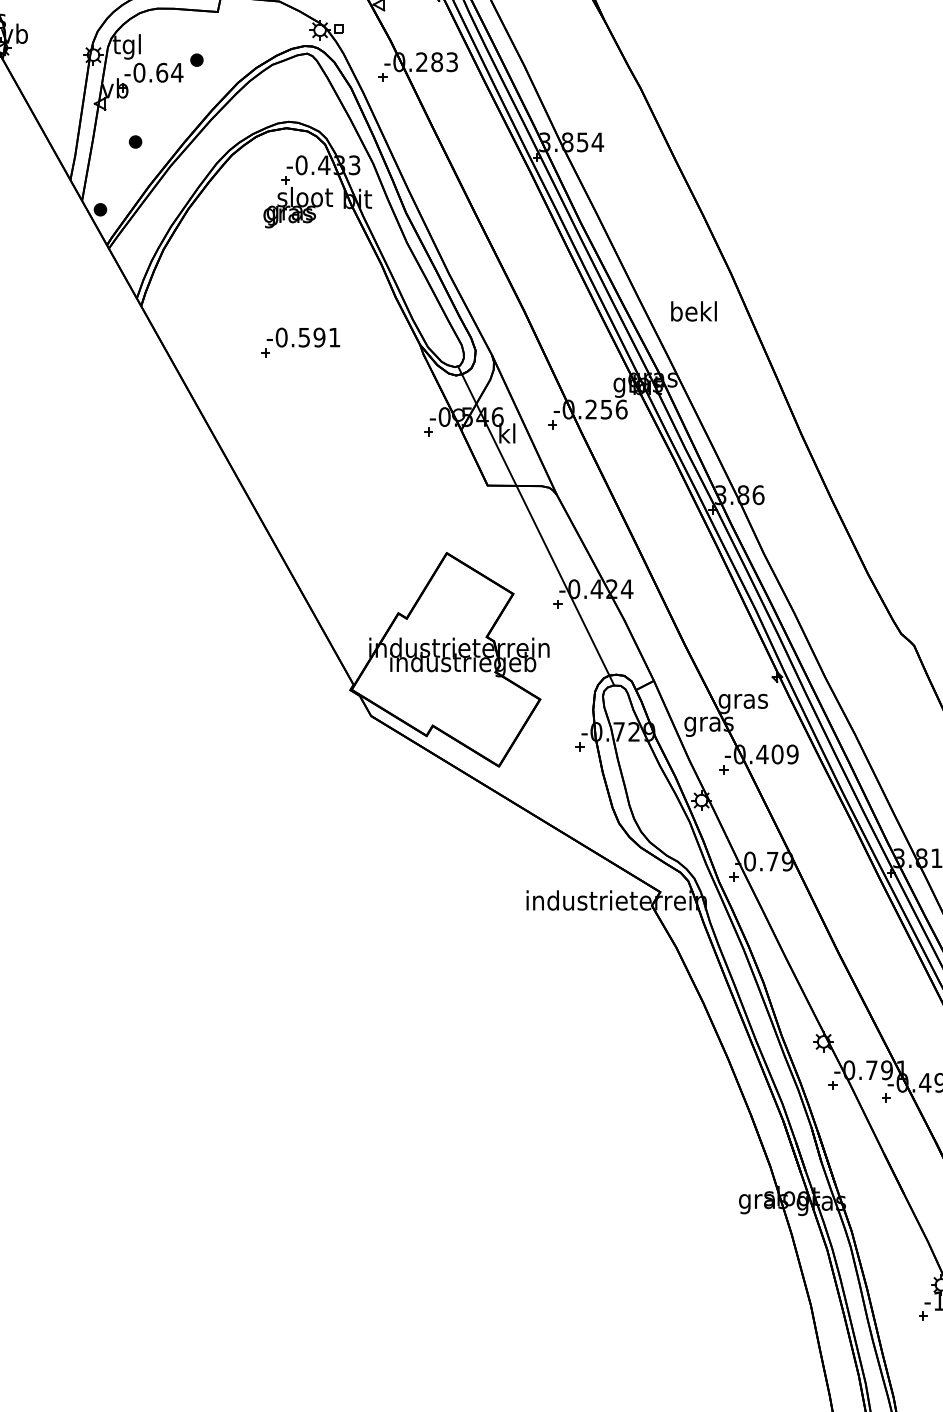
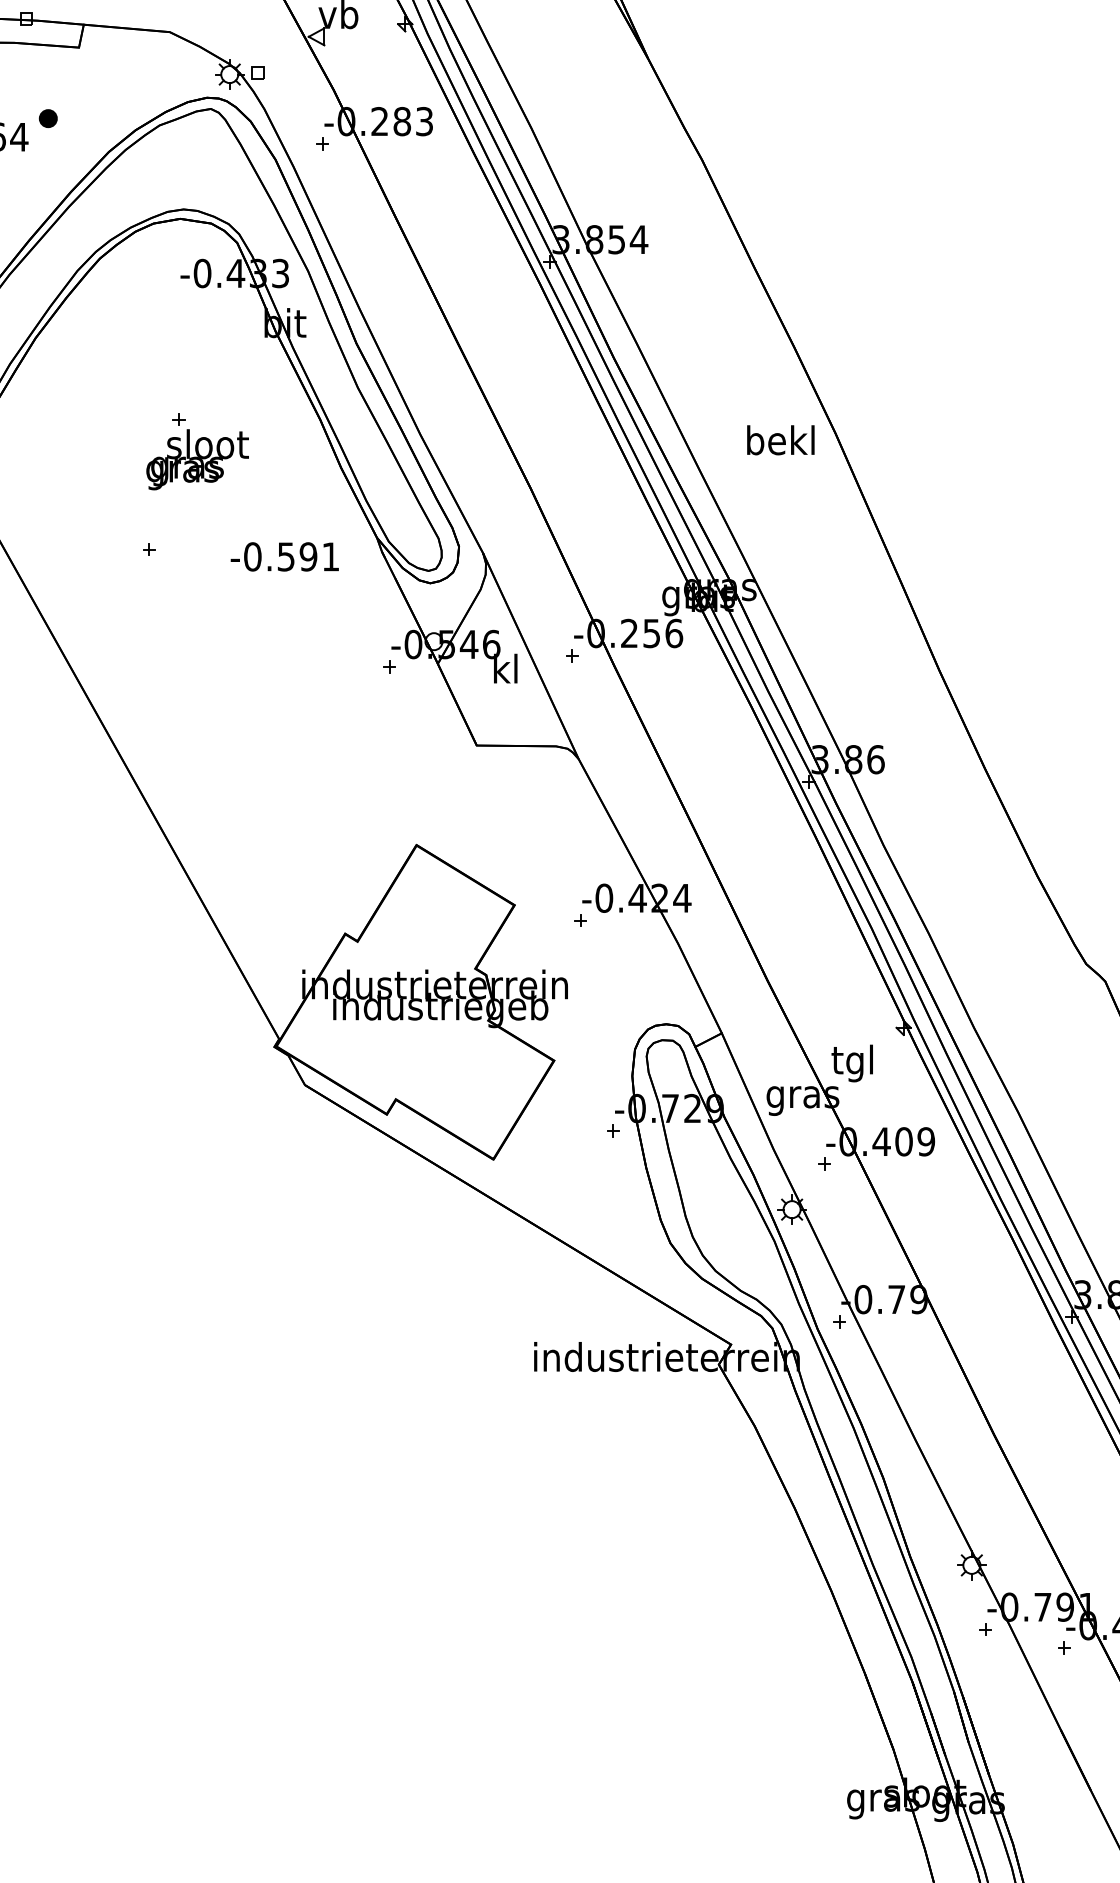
part: (298, 202) -> (197, 452), moved
text: (693, 311) -> (780, 440), moved
text: (303, 337) -> (284, 556), moved
line: (536, 526) -> (548, 805), removed
text: (742, 701) -> (852, 1063), gras -> tgl

